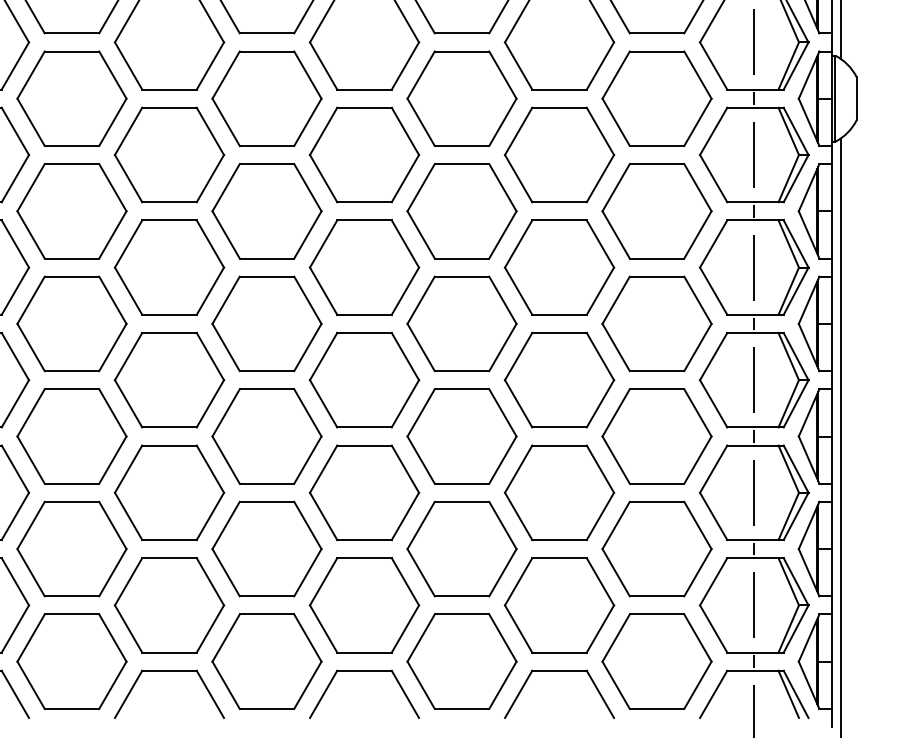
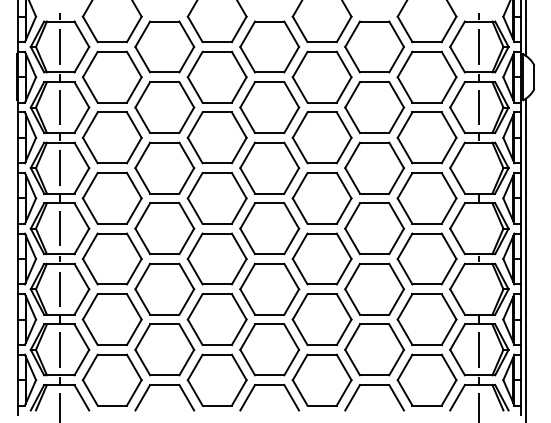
line: (754, 266) -> (479, 167), removed
line: (754, 379) -> (479, 228), removed
line: (754, 493) -> (479, 289), removed

